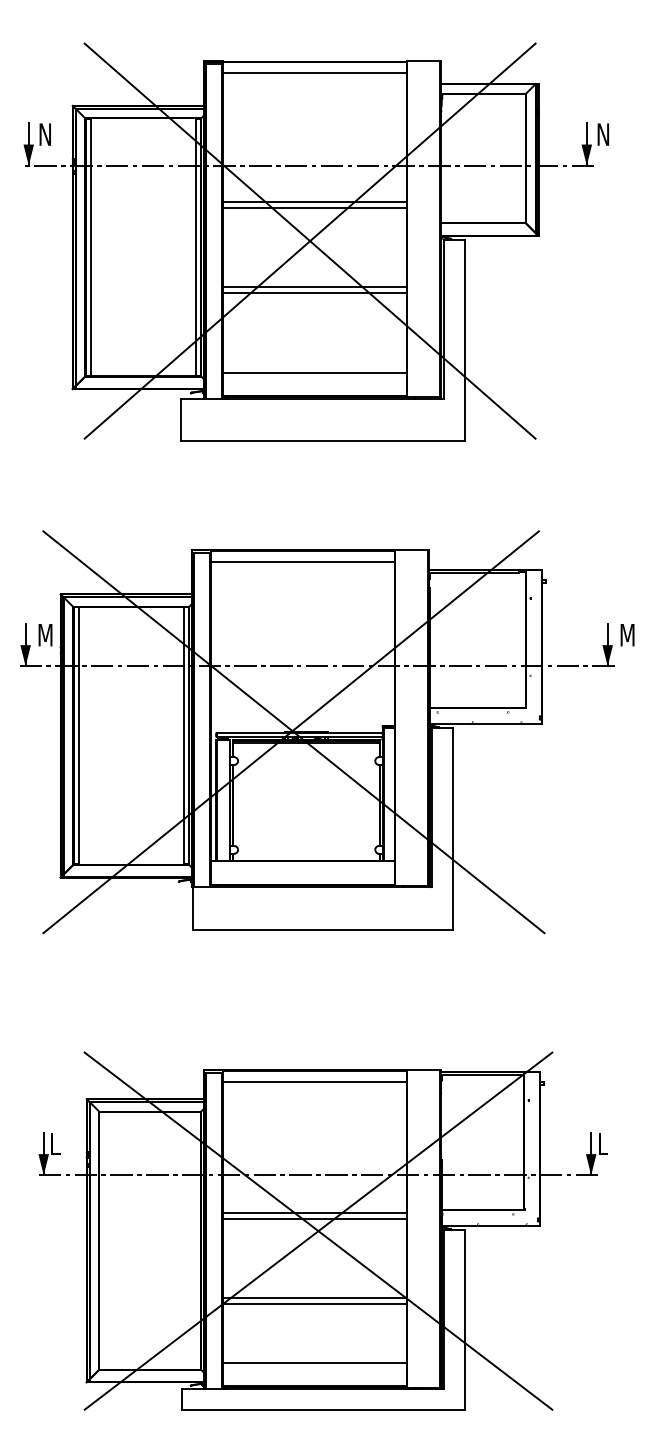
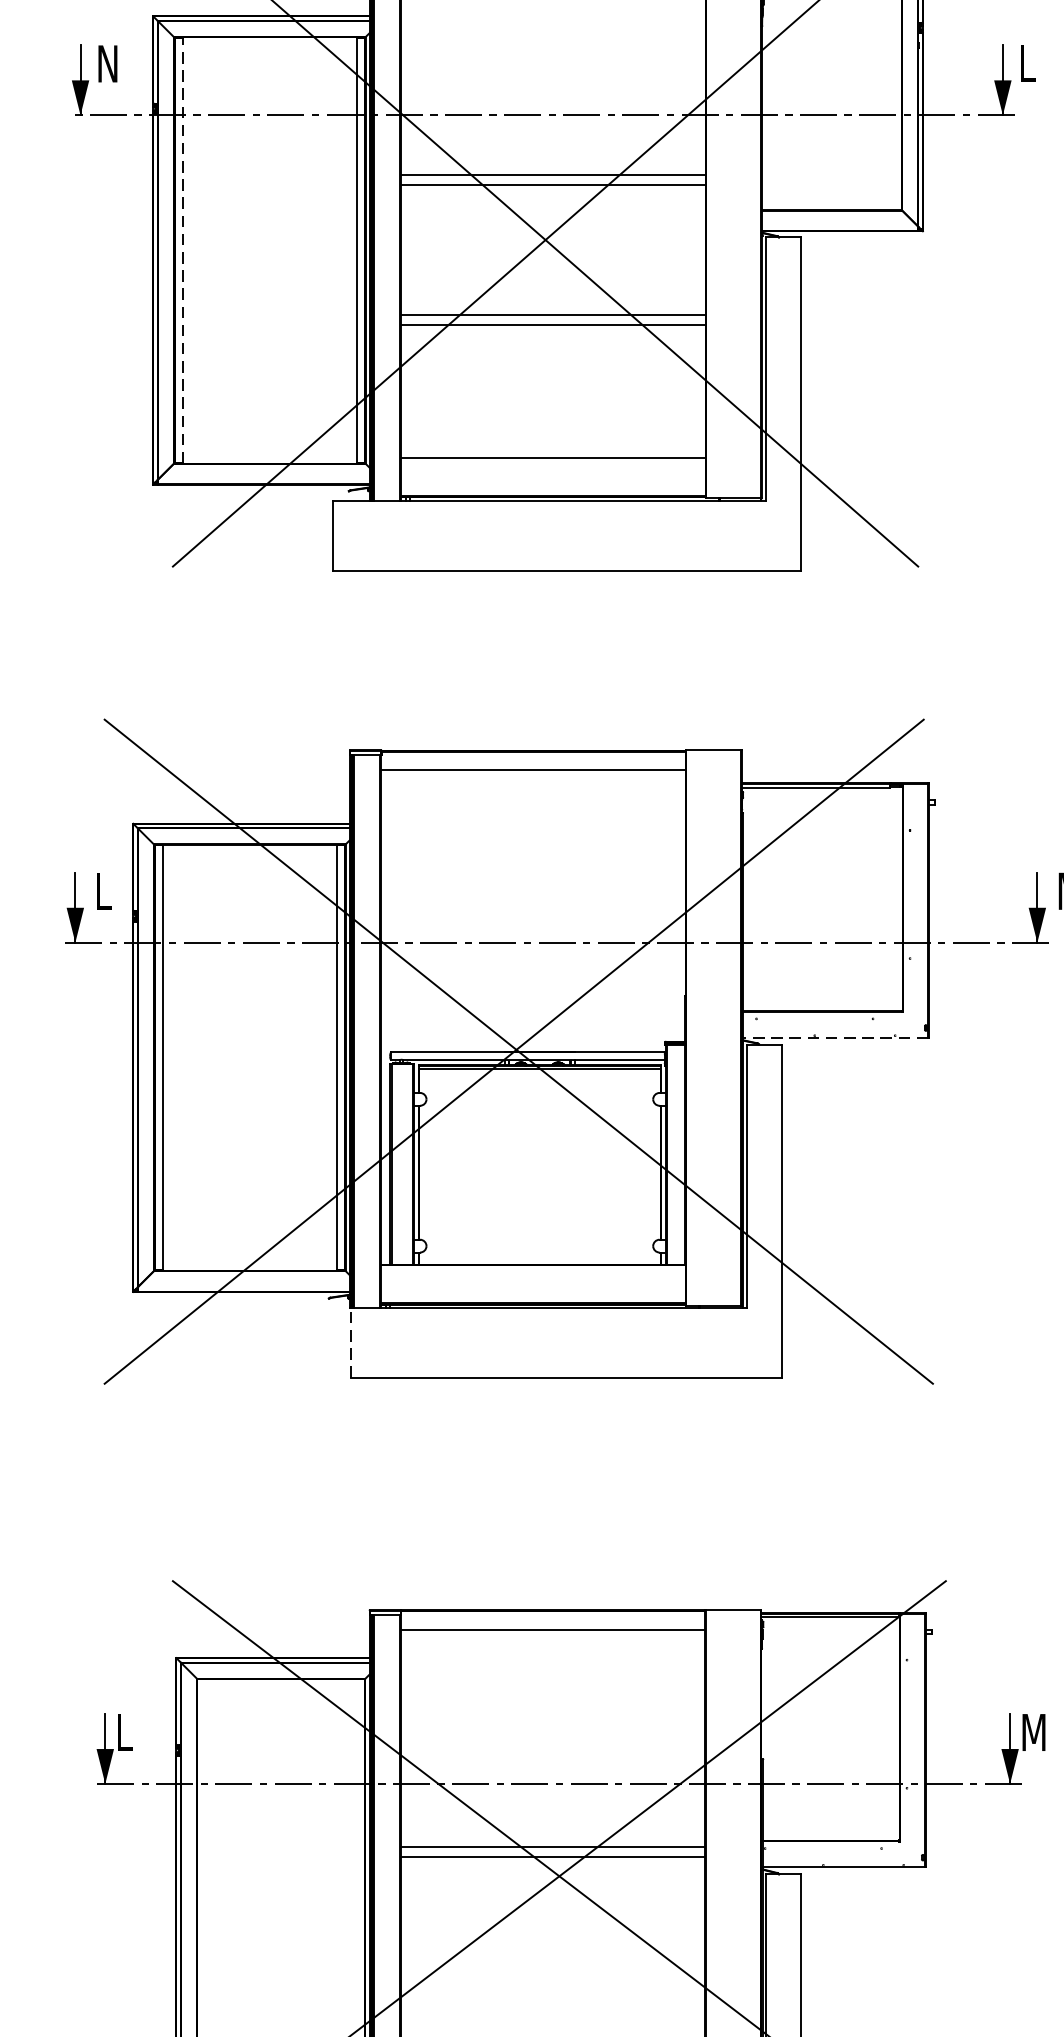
text: (603, 134) -> (1030, 63), N -> L
line: (90, 247) -> (182, 250), solid -> dashed
text: (45, 635) -> (108, 891), M -> L
line: (485, 723) -> (835, 1037), solid -> dashed
line: (192, 907) -> (351, 1341), solid -> dashed
text: (605, 1144) -> (1033, 1733), L -> M
line: (314, 1298) -> (552, 1987), removed
line: (314, 1304) -> (552, 1997), removed

